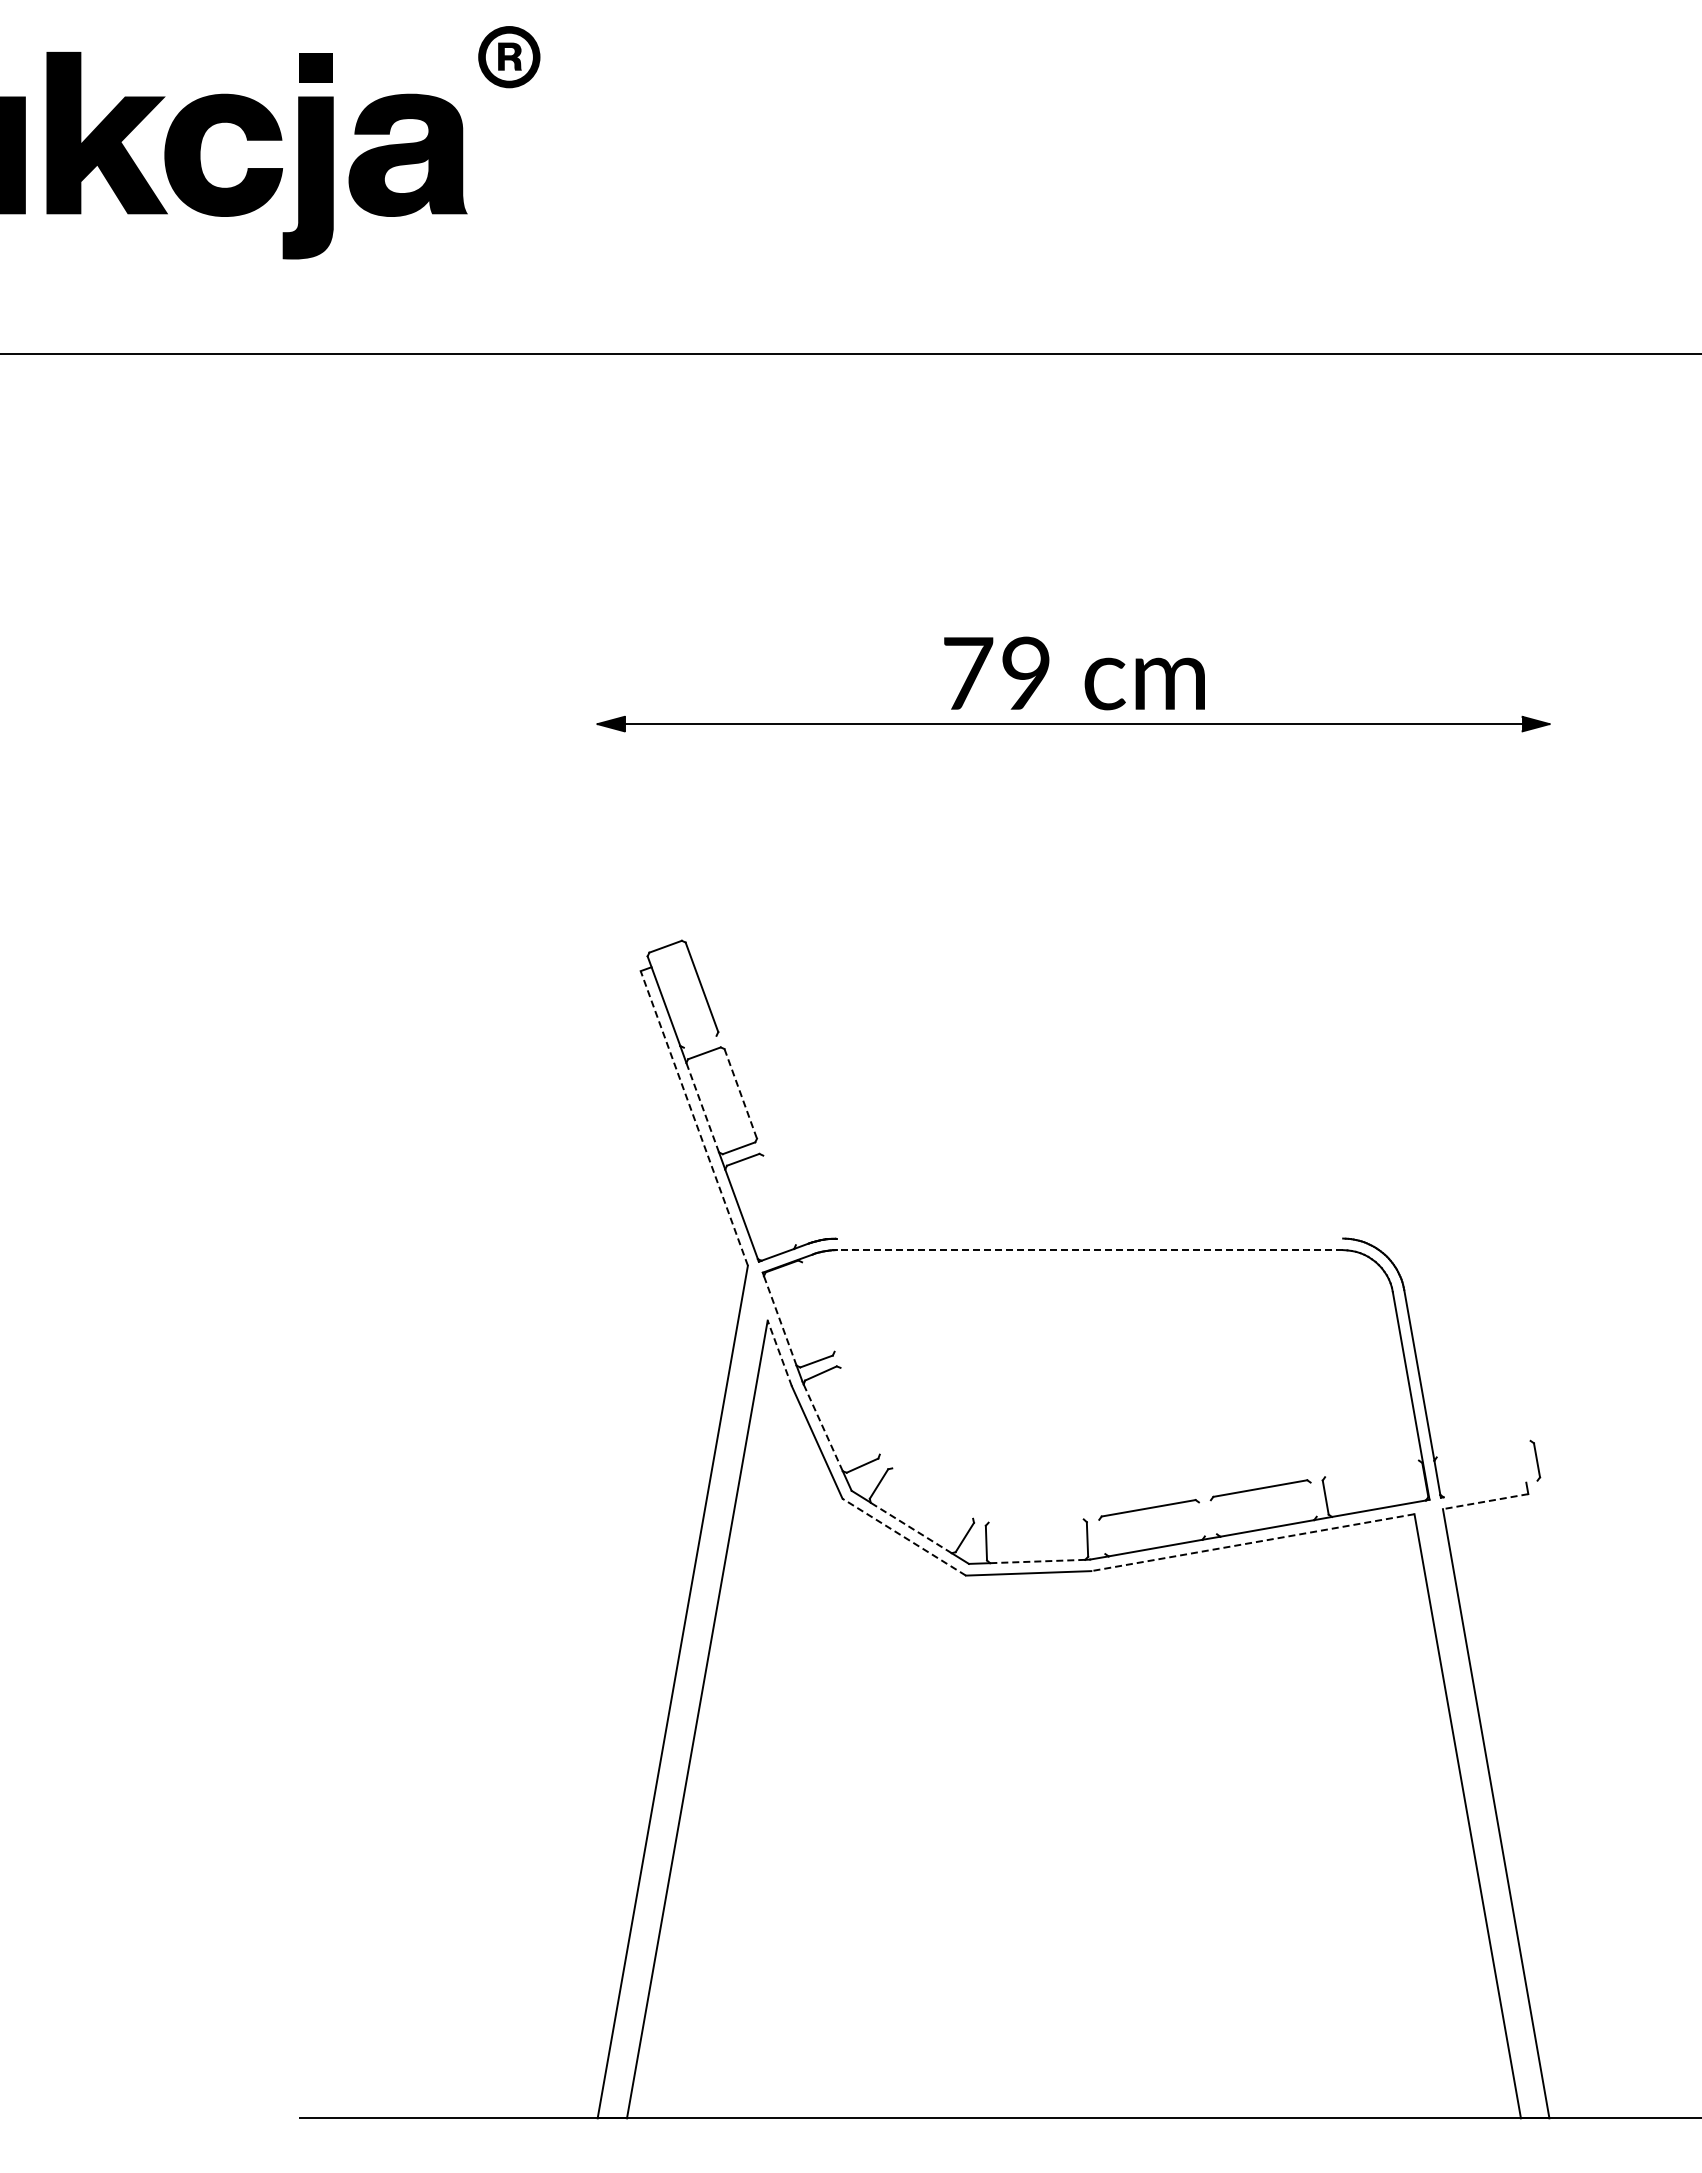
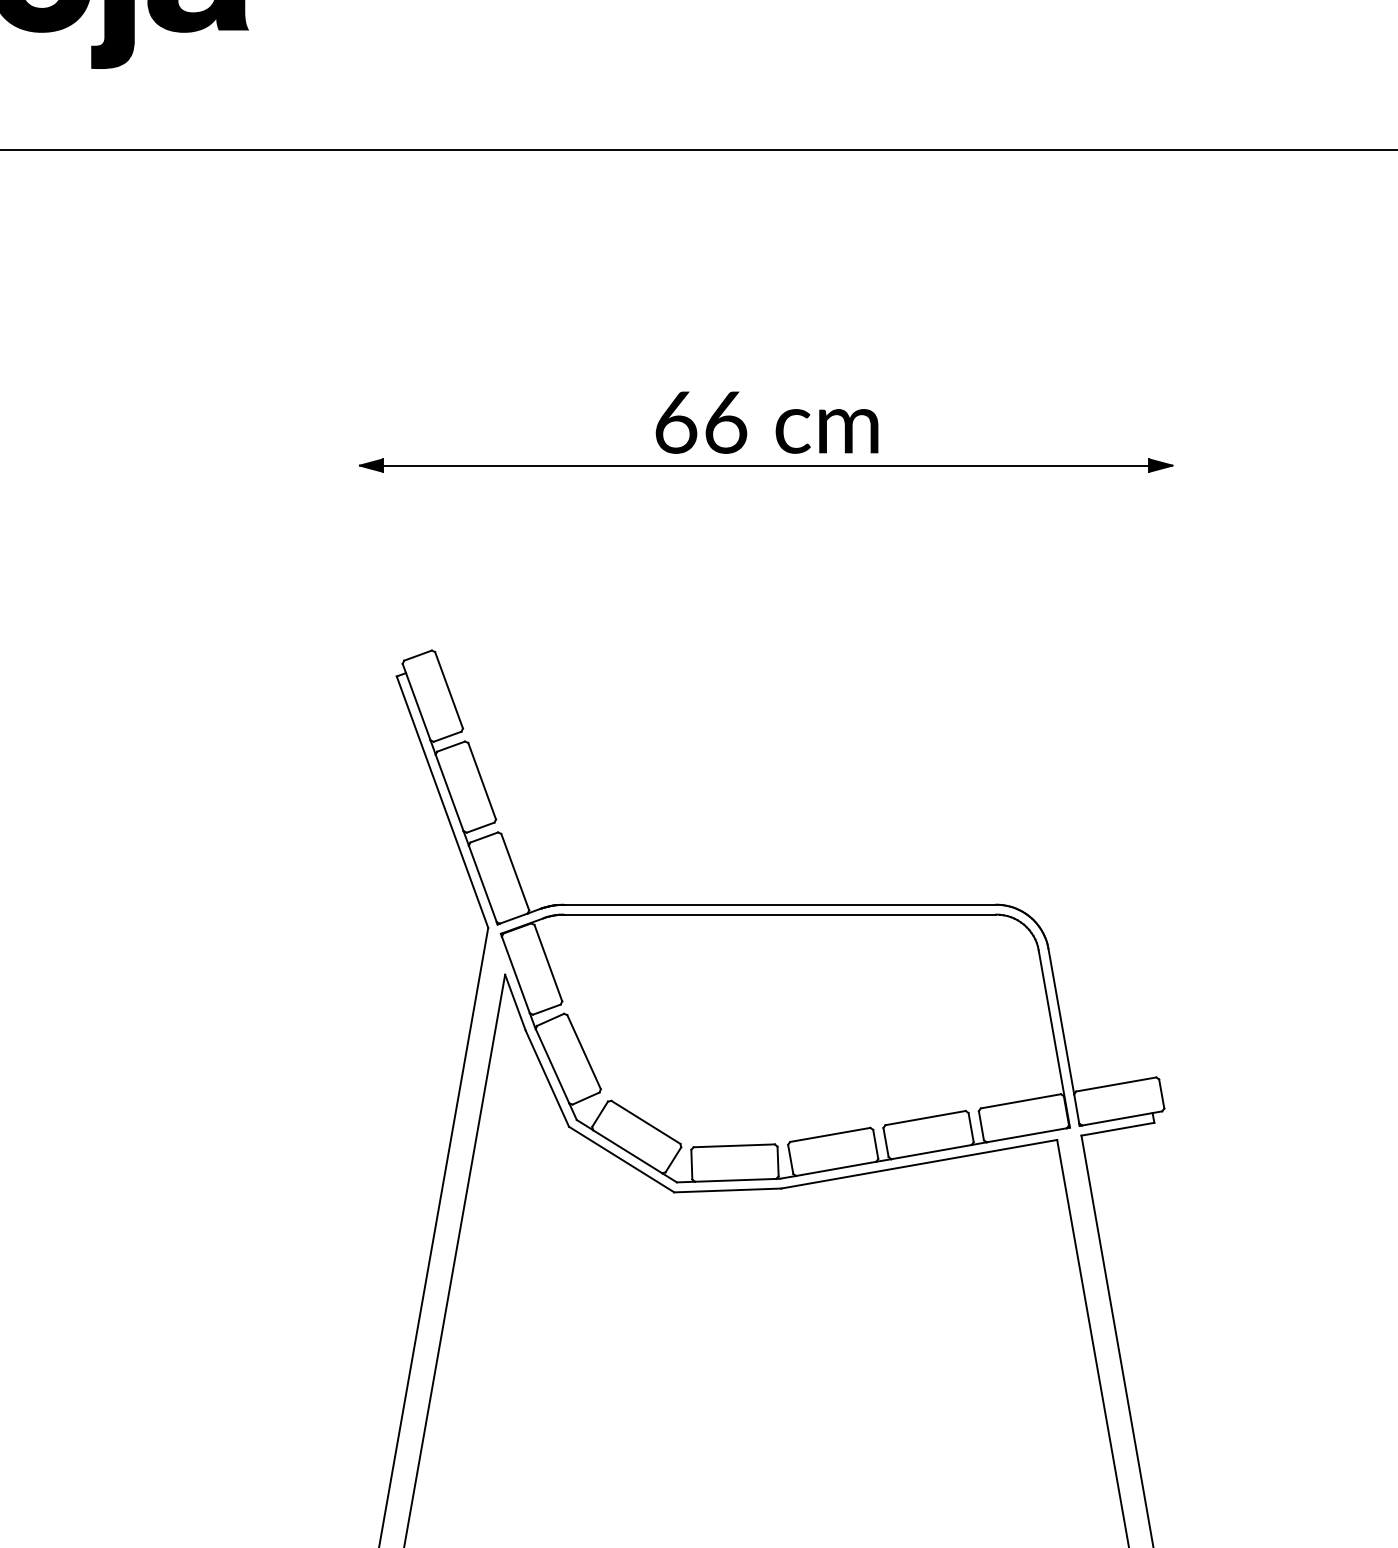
text: (997, 673) -> (701, 422), 79 -> 66
line: (699, 1041) -> (446, 736), added
line: (740, 1093) -> (481, 780), dashed -> solid
line: (702, 1107) -> (449, 792), dashed -> solid
line: (694, 1118) -> (442, 802), dashed -> solid
line: (779, 1200) -> (515, 872), added
line: (1090, 1238) -> (780, 904), added
line: (1090, 1250) -> (780, 914), dashed -> solid
line: (818, 1306) -> (548, 962), added
line: (780, 1320) -> (516, 974), dashed -> solid
line: (779, 1353) -> (515, 1002), dashed -> solid
line: (859, 1410) -> (583, 1051), added
line: (823, 1427) -> (552, 1065), dashed -> solid
line: (1483, 1448) -> (1116, 1083), added
line: (1371, 1468) -> (1020, 1100), added
line: (1490, 1488) -> (1122, 1118), added
line: (932, 1493) -> (645, 1122), added
line: (1313, 1499) -> (970, 1127), added
line: (1485, 1501) -> (1117, 1129), dashed -> solid
line: (1213, 1517) -> (885, 1142), added
line: (1201, 1519) -> (875, 1144), added
line: (1035, 1520) -> (733, 1145), added
line: (911, 1528) -> (627, 1152), dashed -> solid
line: (1102, 1536) -> (790, 1158), added
line: (904, 1537) -> (621, 1159), dashed -> solid
line: (1252, 1542) -> (918, 1164), dashed -> solid
line: (1037, 1561) -> (735, 1180), dashed -> solid

